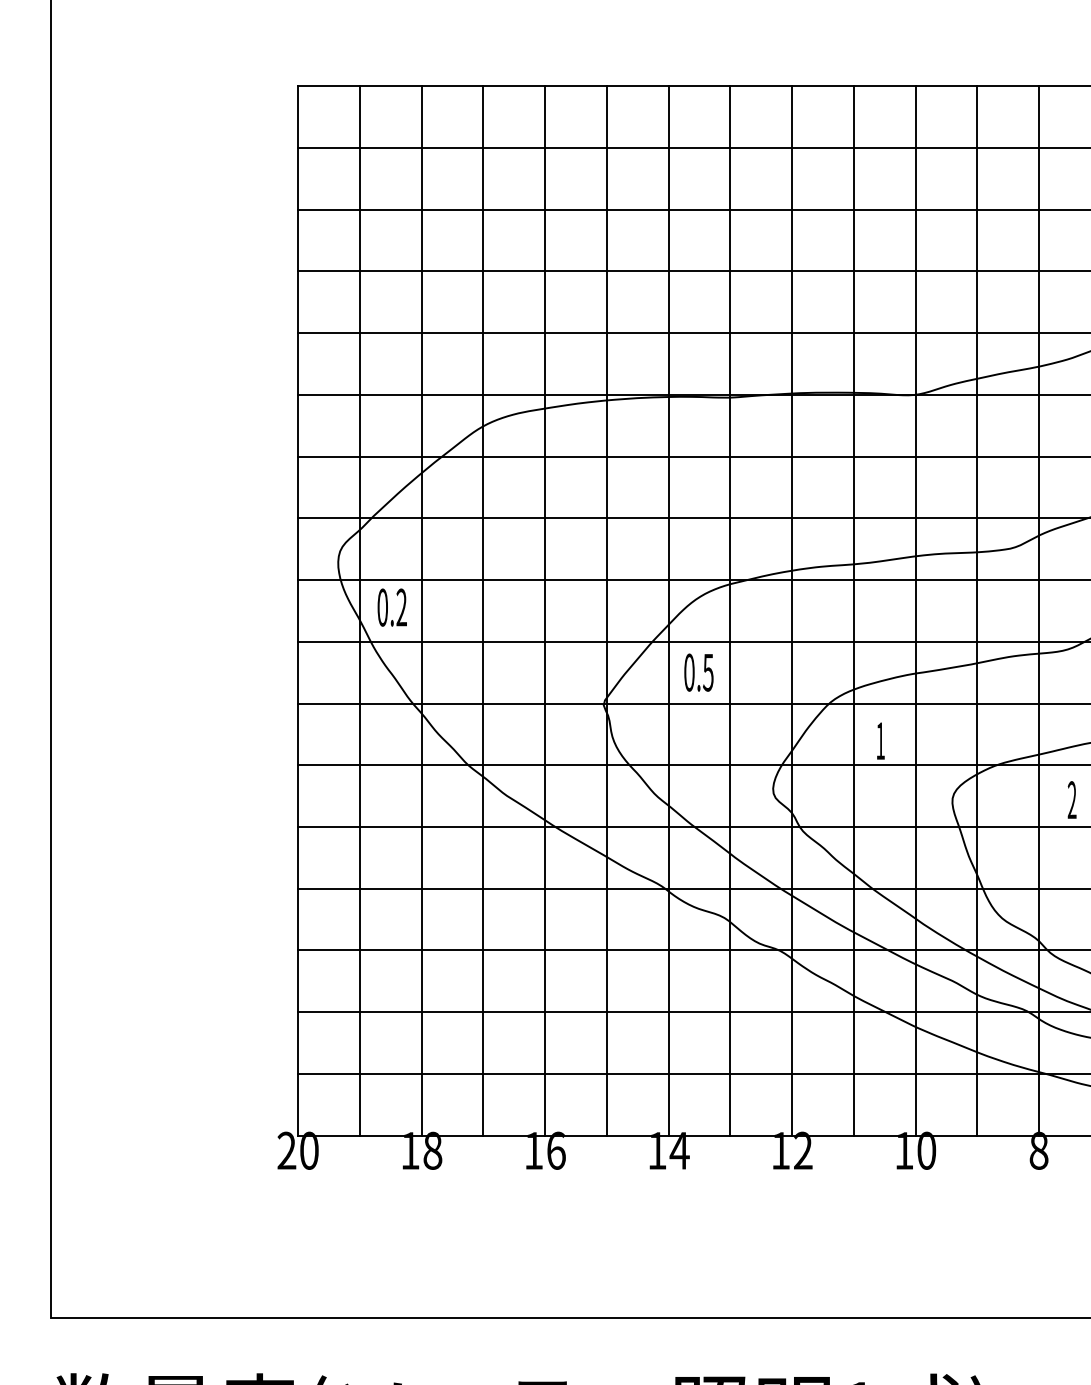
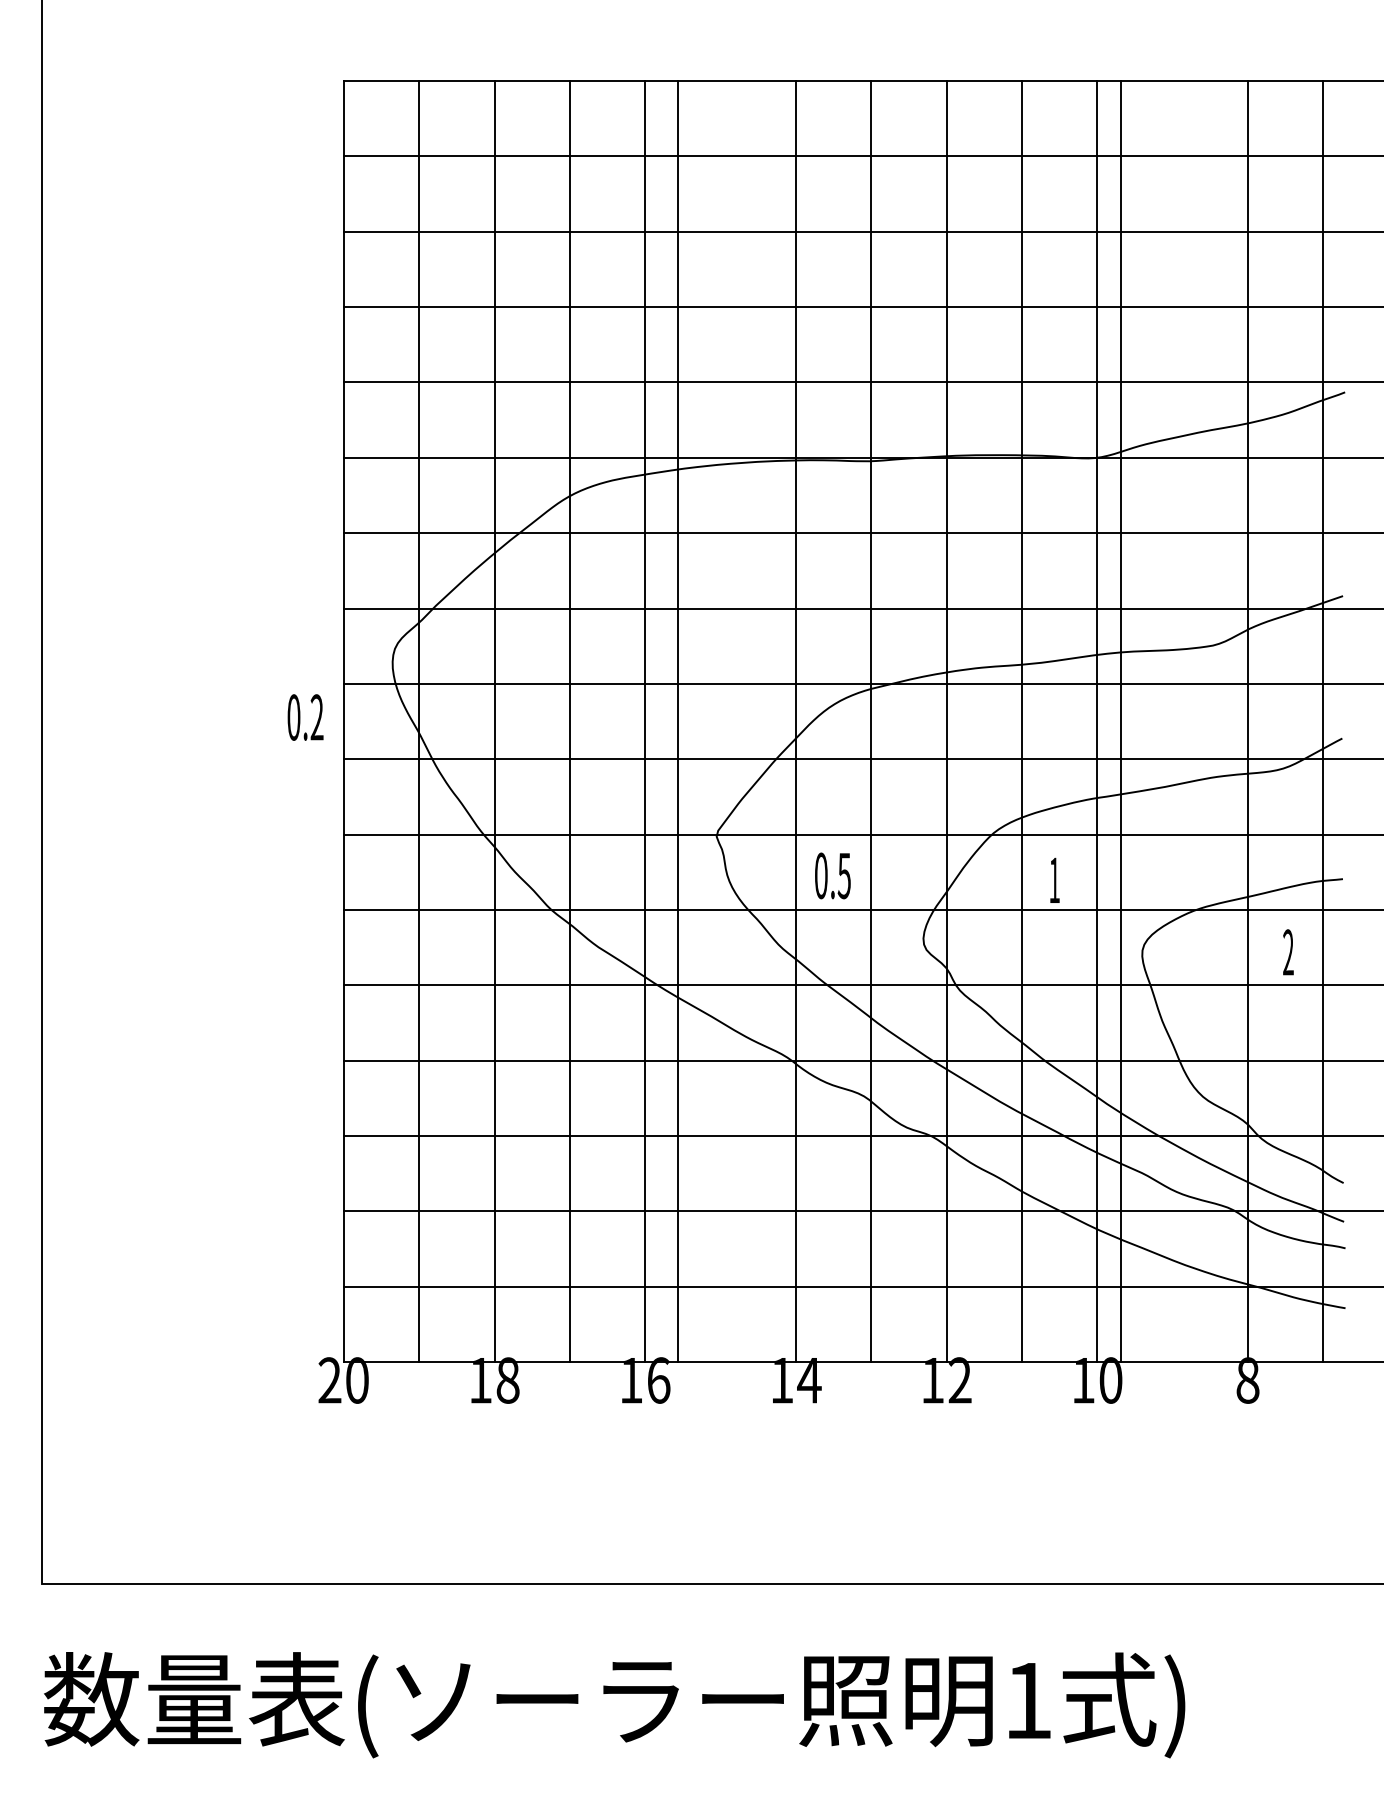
text: (392, 607) -> (305, 717), moved
line: (606, 610) -> (677, 721), moved
line: (977, 610) -> (1120, 721), moved
text: (698, 672) -> (832, 875), moved

